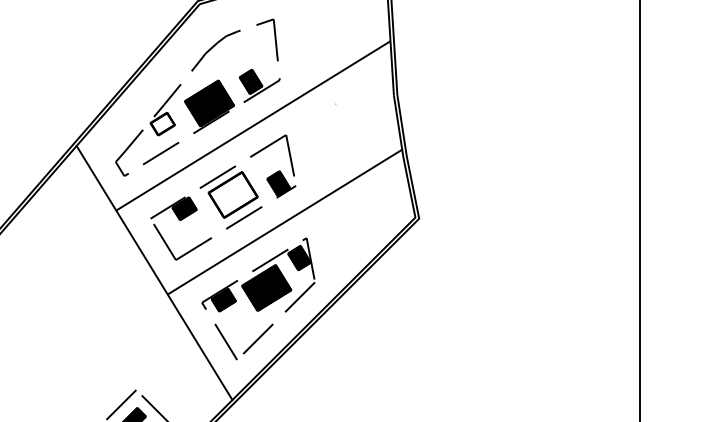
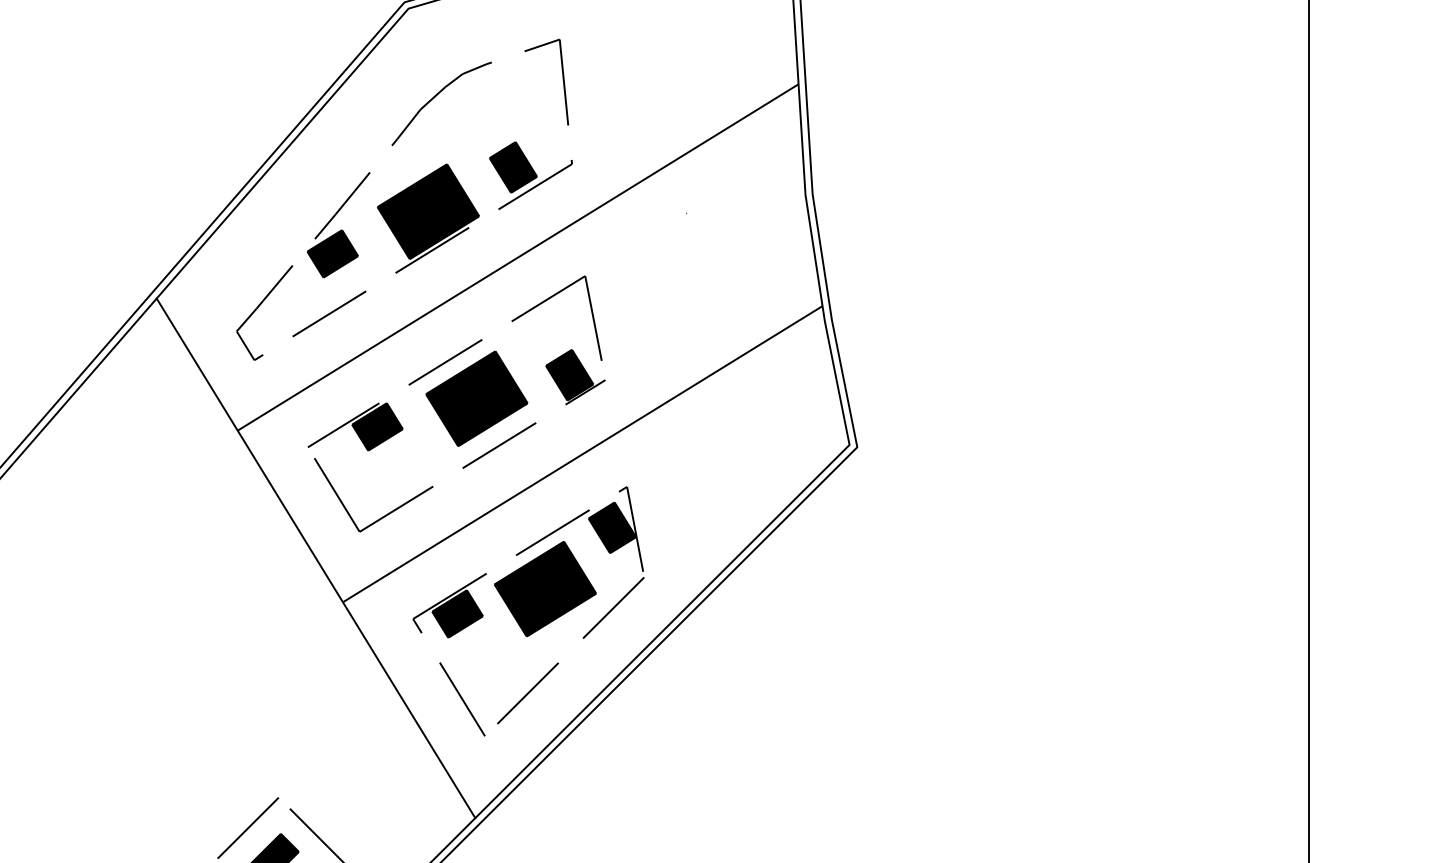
hatch: (162, 124) -> (332, 254), added
hatch: (233, 194) -> (477, 397), added

